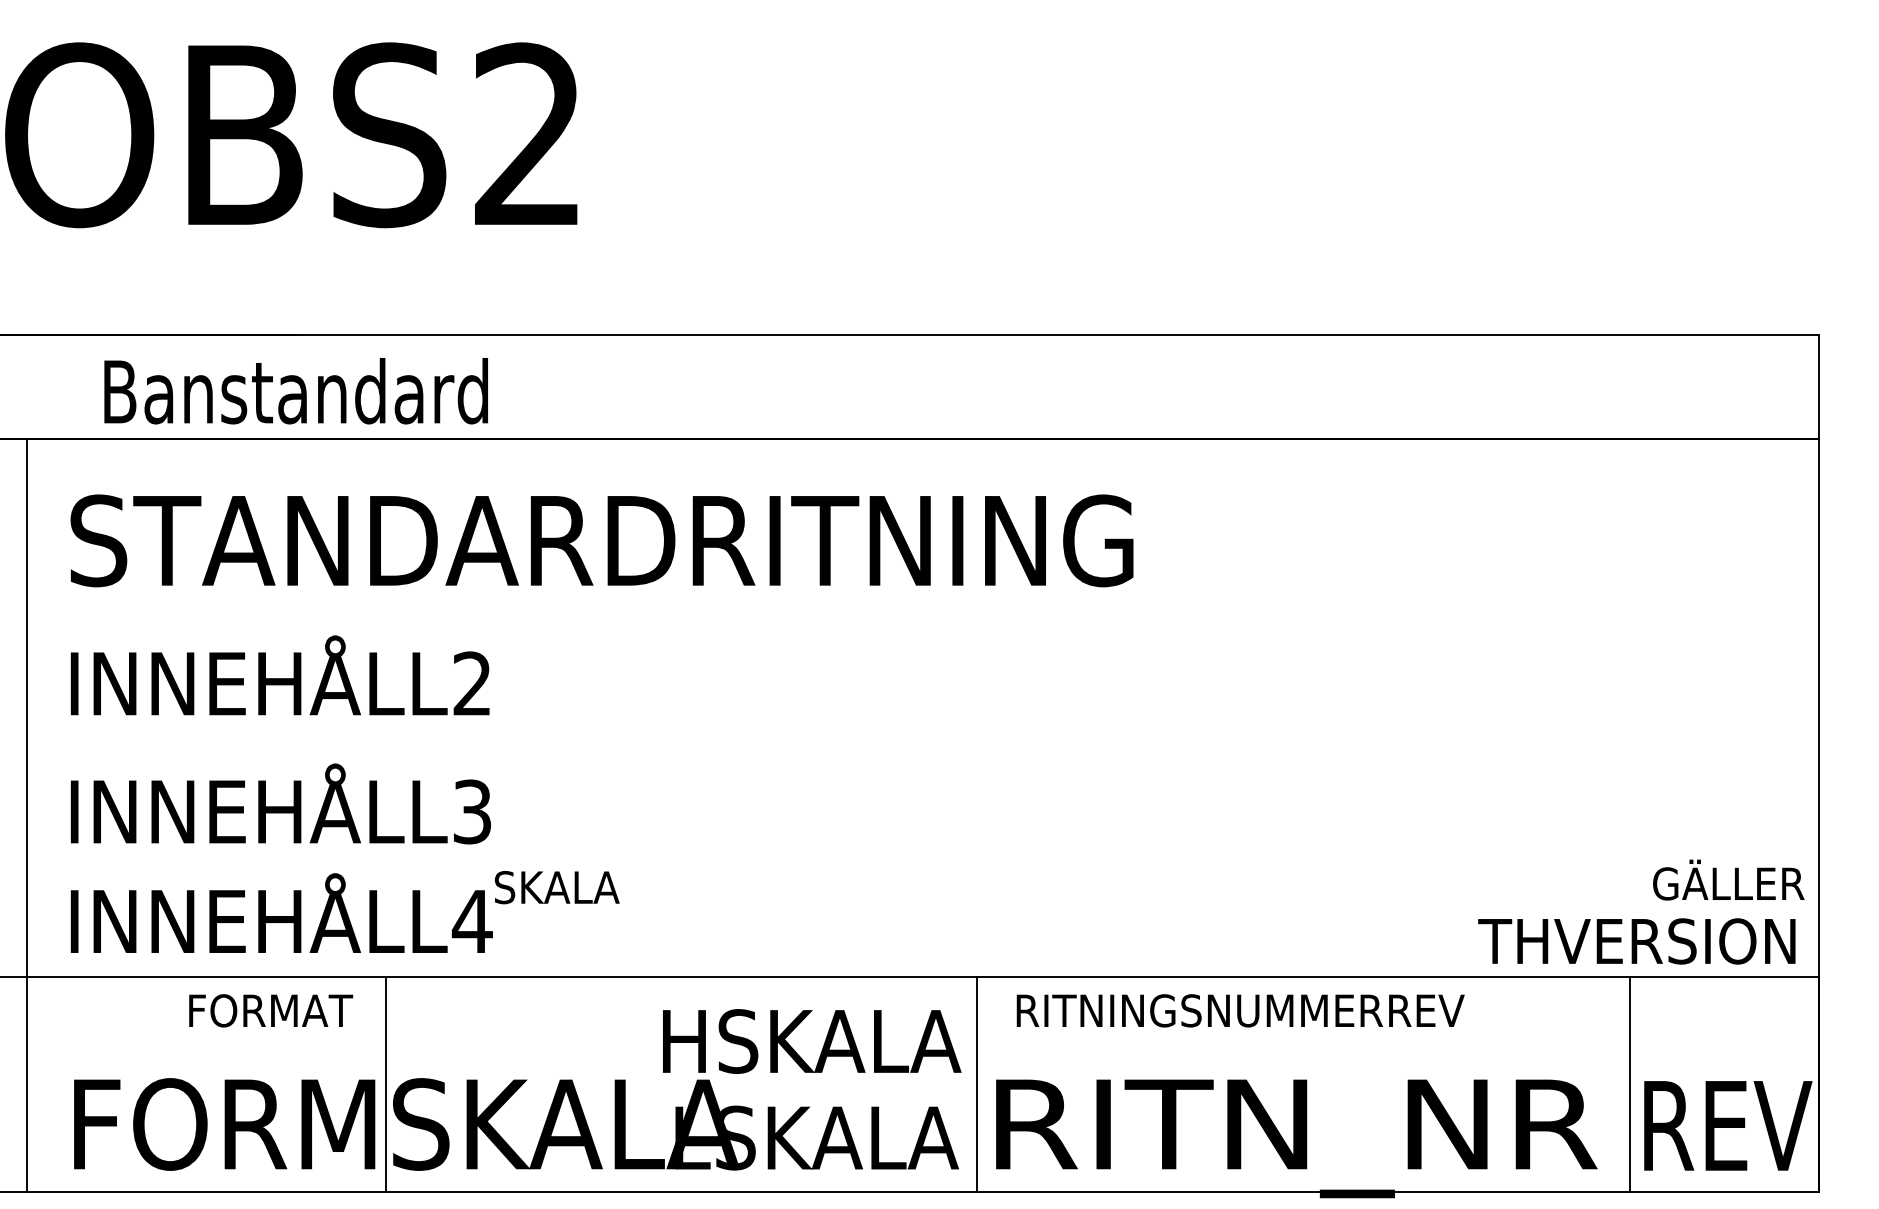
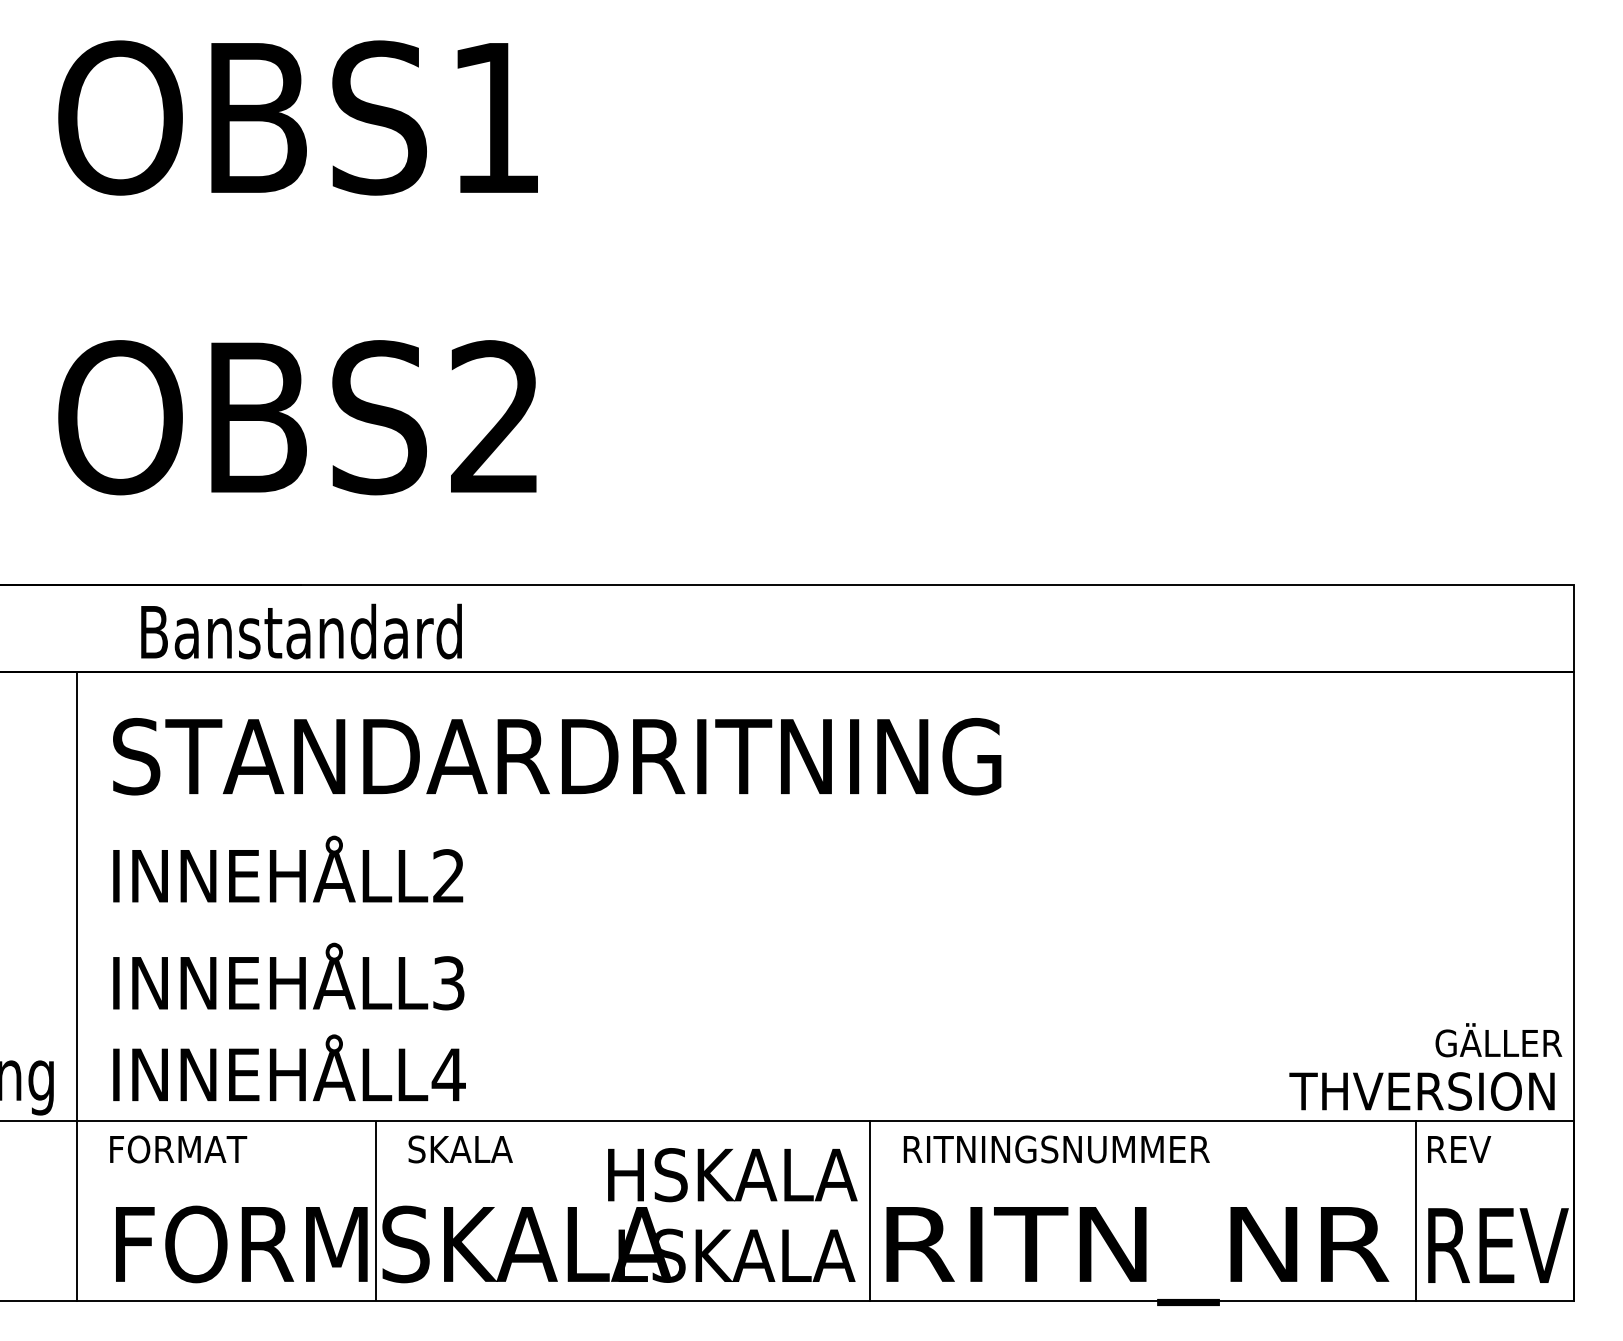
text: (556, 887) -> (460, 1149), moved
text: (271, 1010) -> (178, 1149), moved
text: (1426, 1010) -> (1459, 1149), moved

